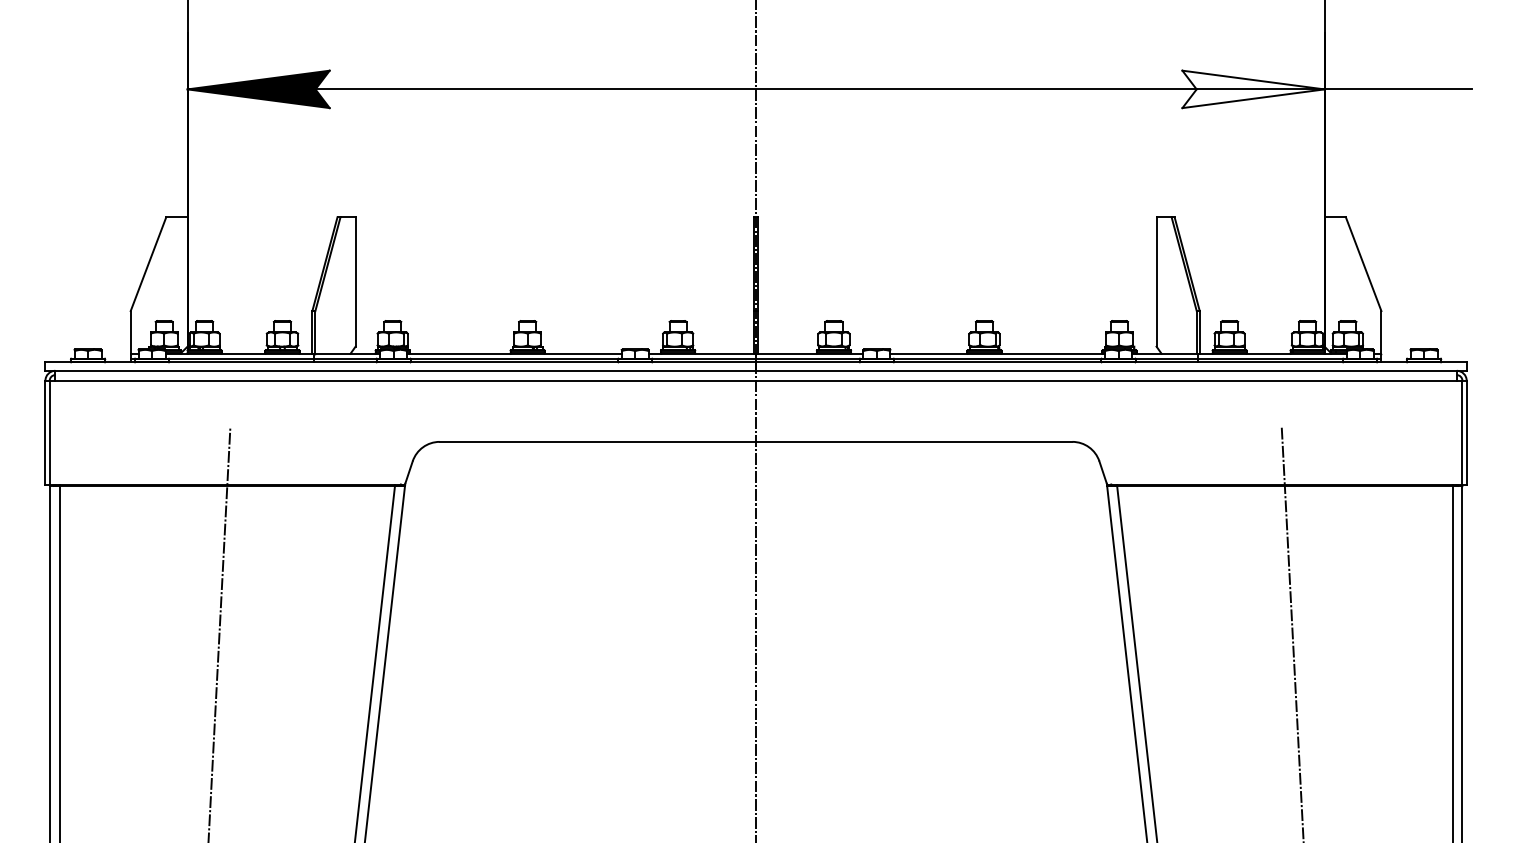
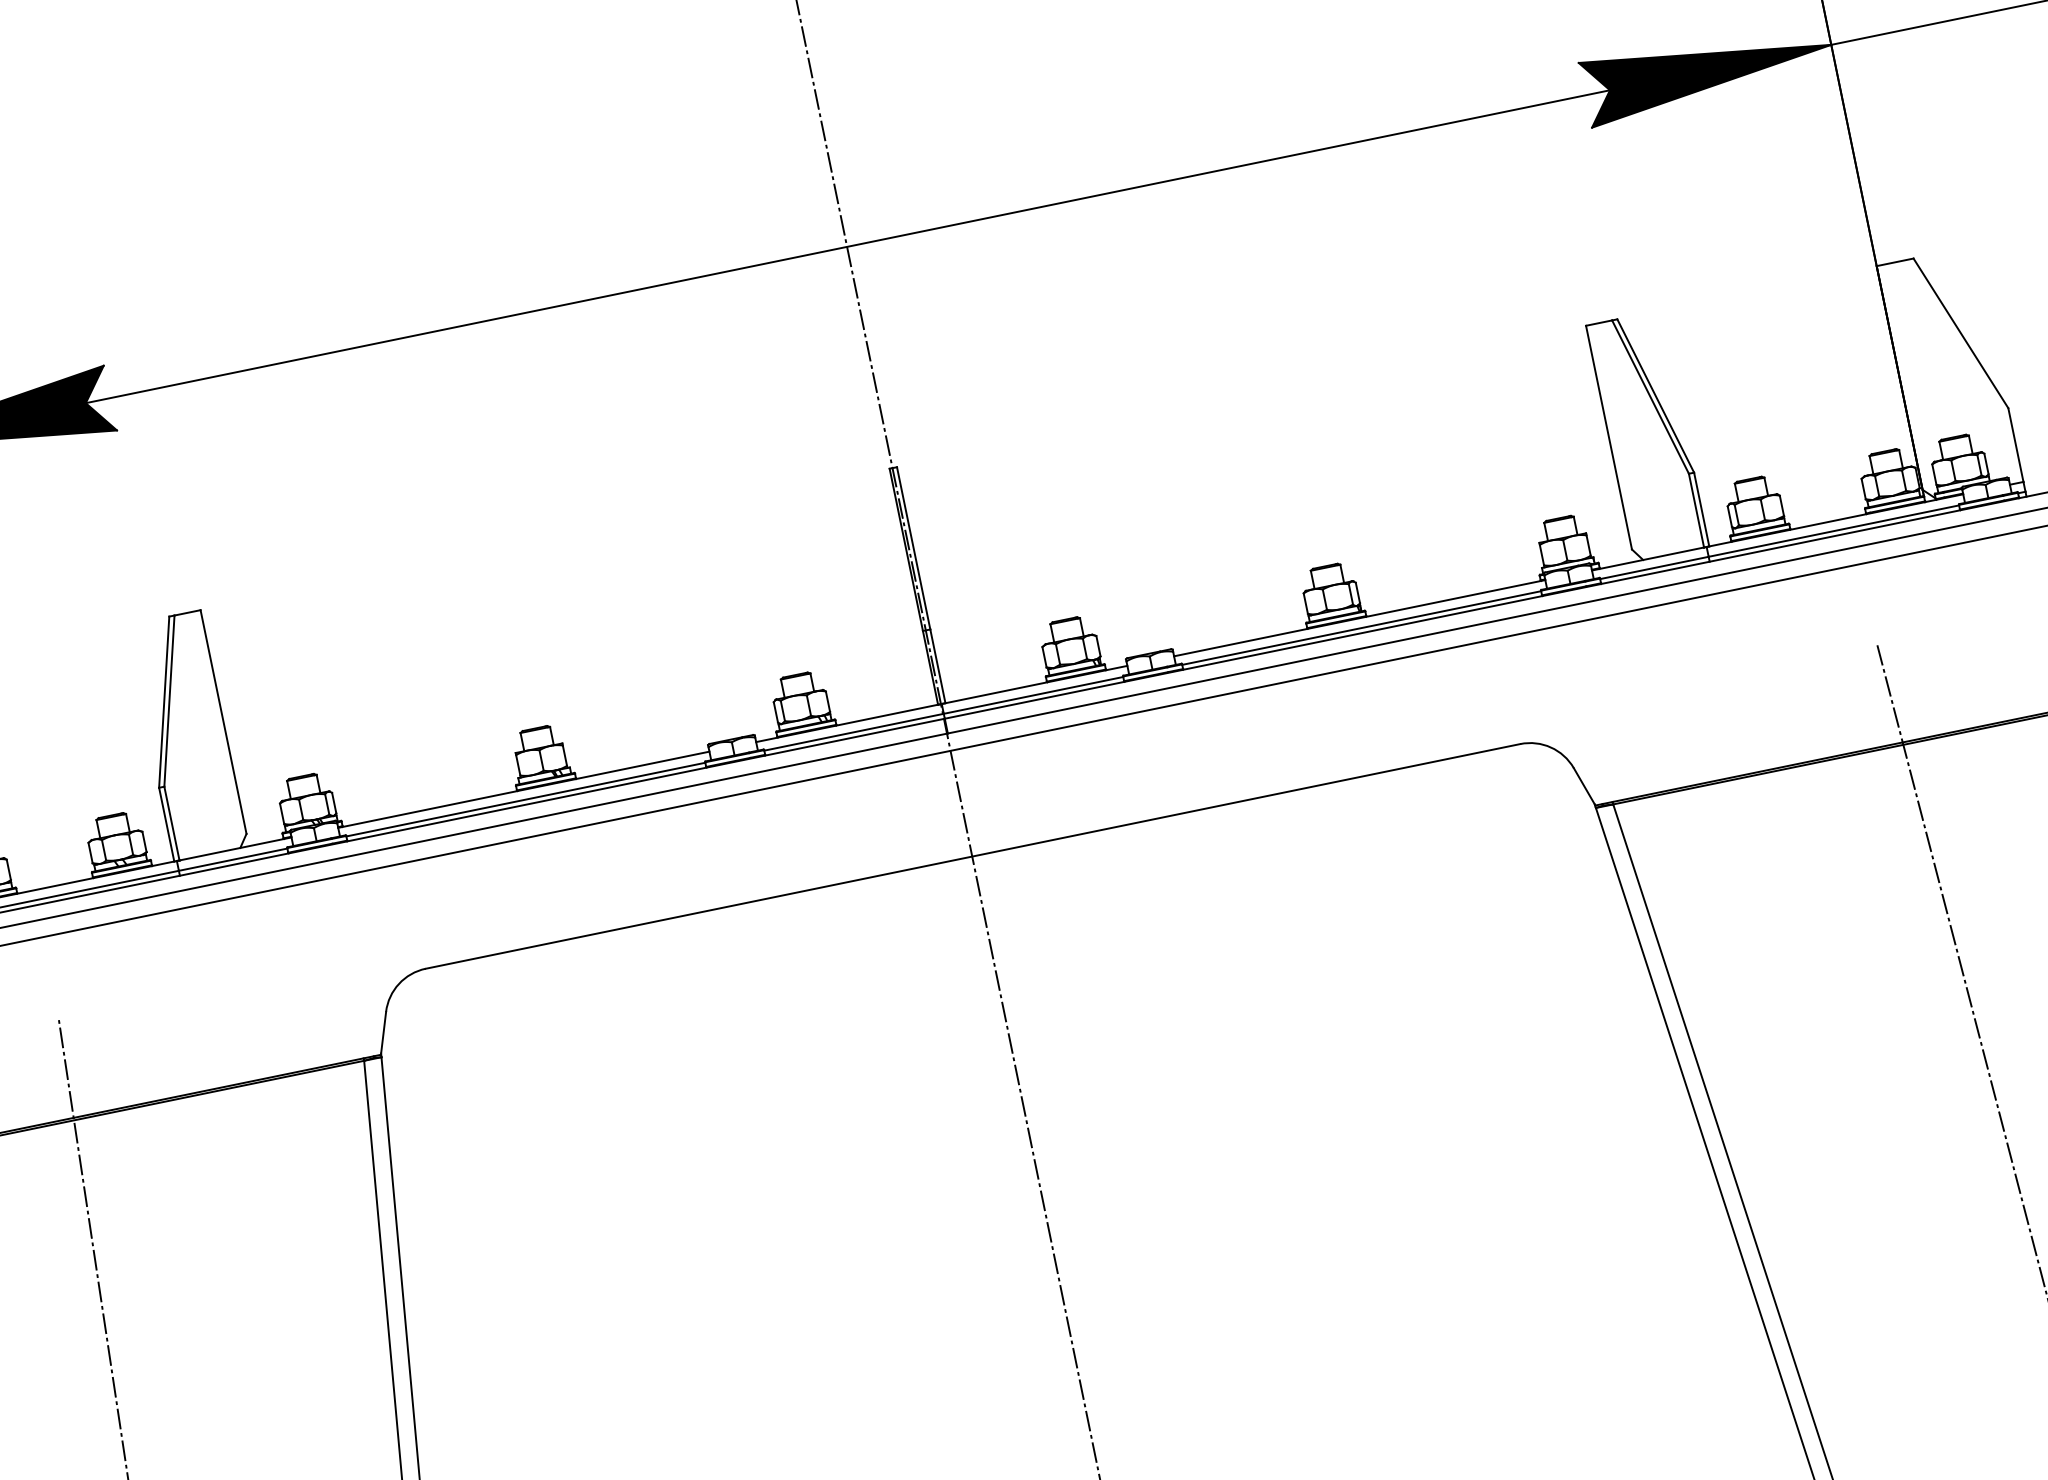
fill: (1253, 89) -> (1708, 70), added

